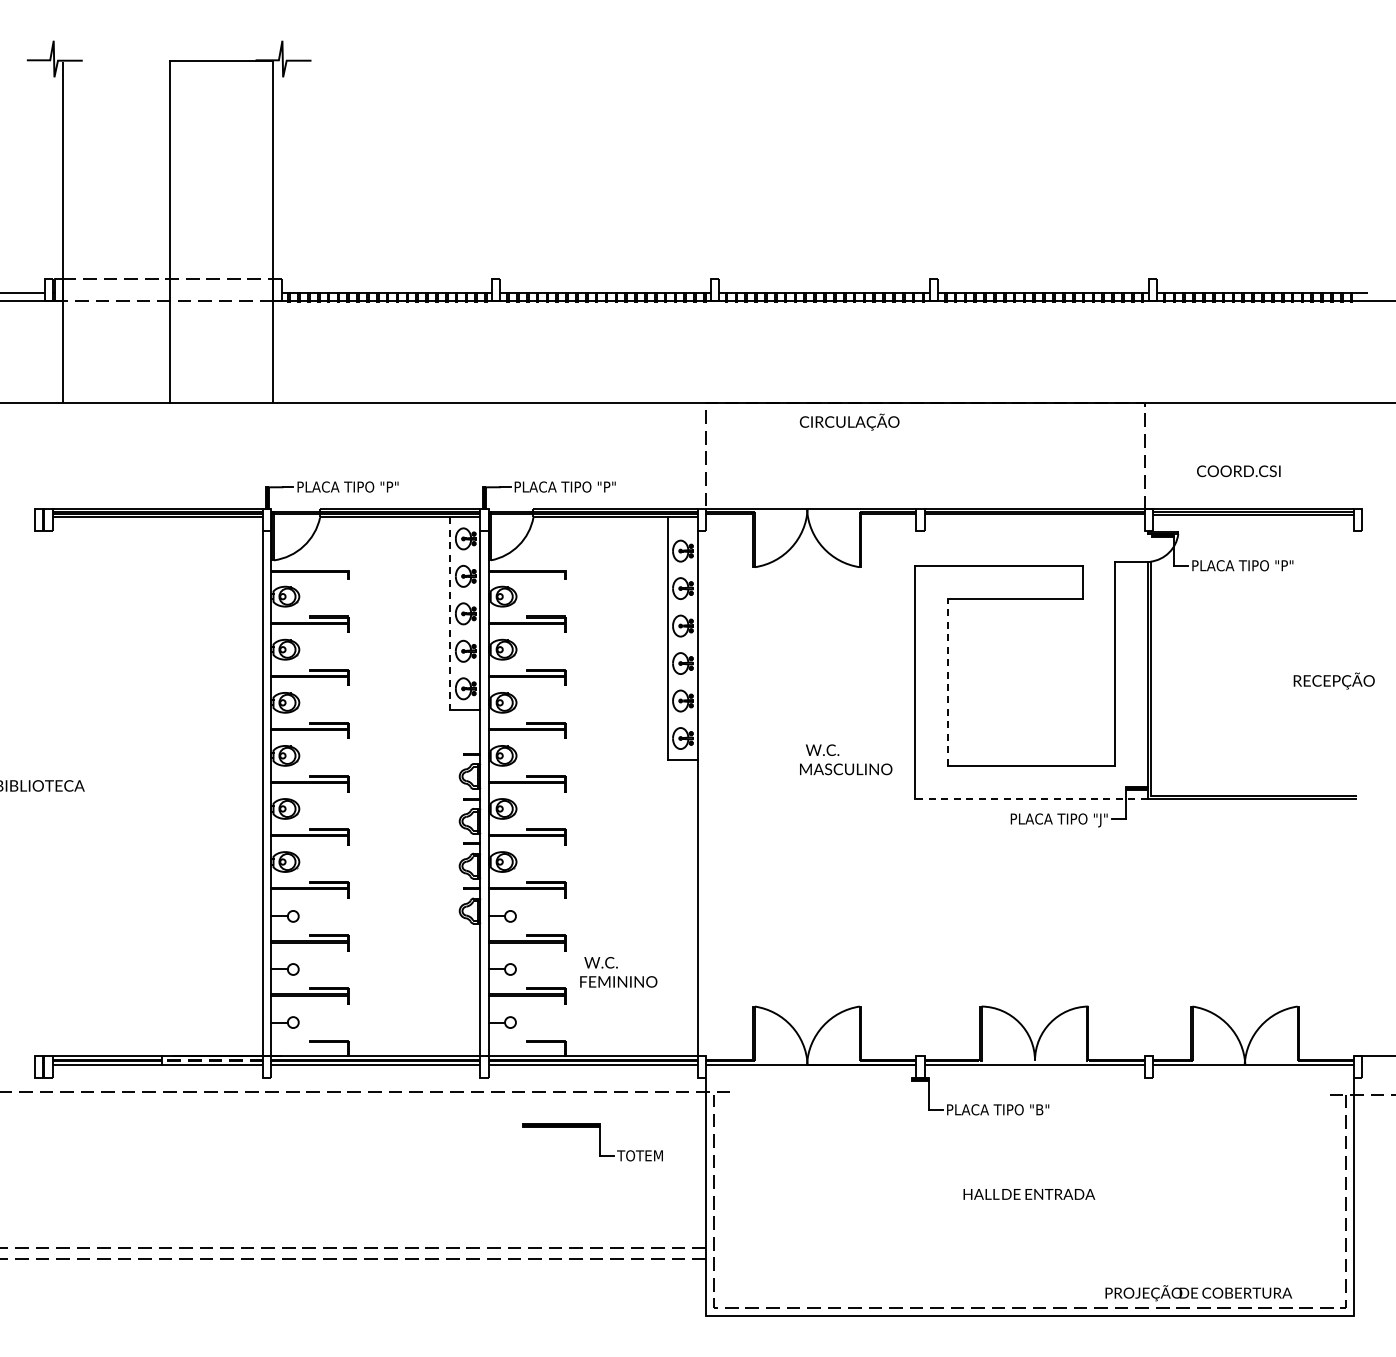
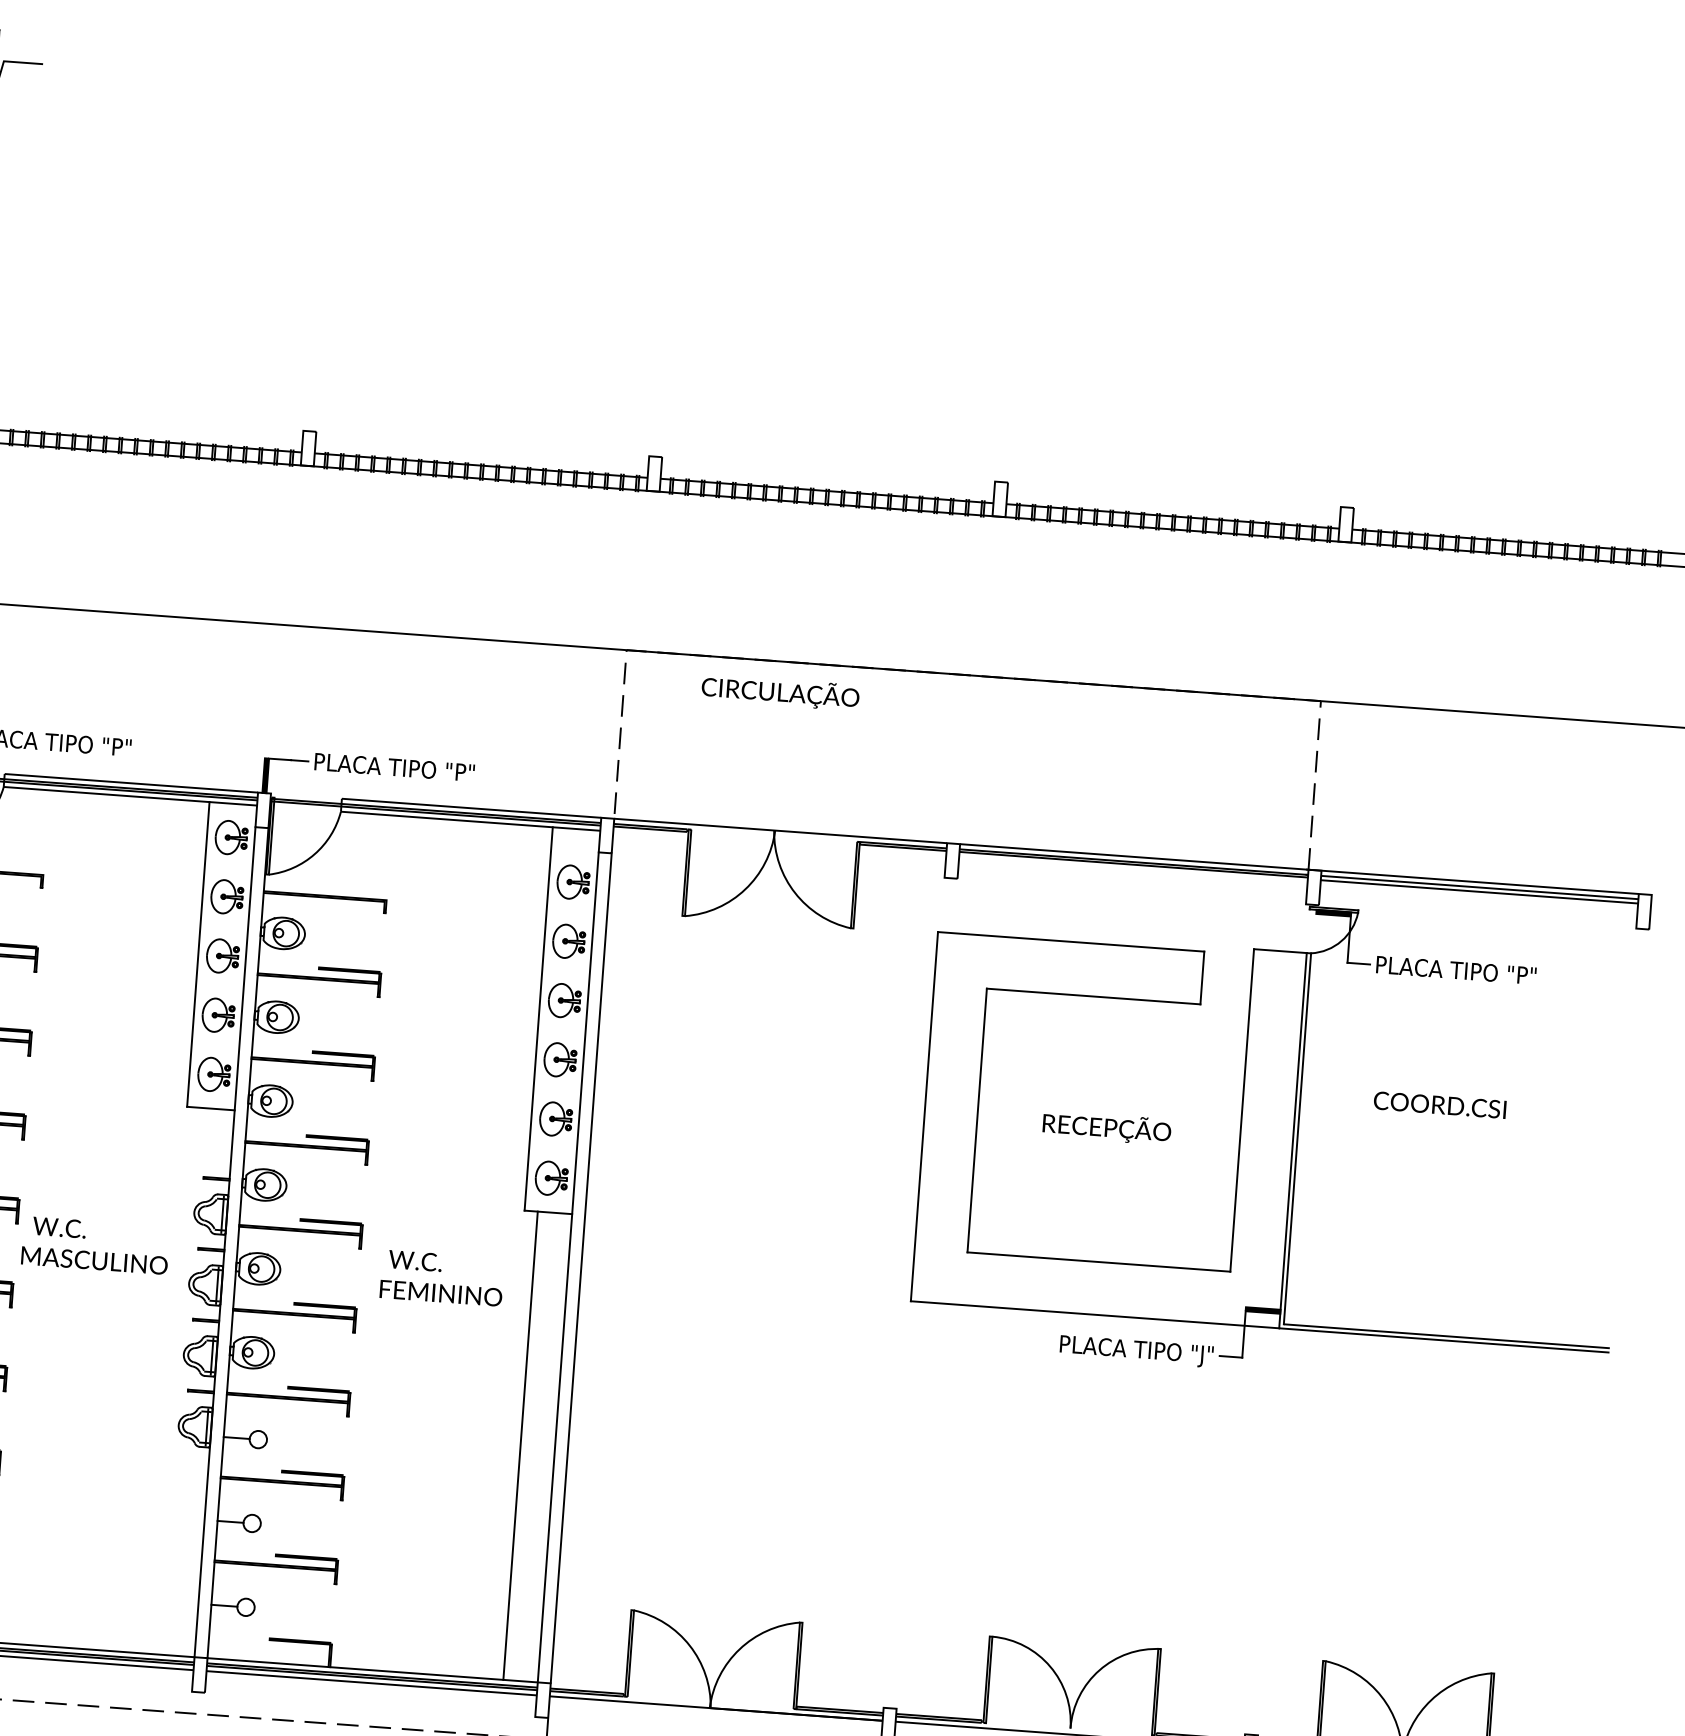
text: (849, 421) -> (780, 691), moved
text: (1238, 471) -> (1439, 1105), moved
line: (450, 614) -> (198, 955), dashed -> solid
text: (1333, 680) -> (1105, 1127), moved
line: (948, 681) -> (977, 1119), dashed -> solid
text: (846, 759) -> (96, 1245), moved
line: (705, 793) -> (580, 1267), added
line: (1031, 799) -> (1095, 1315), dashed -> solid
line: (675, 908) -> (519, 1446), added
text: (618, 972) -> (441, 1278), moved

